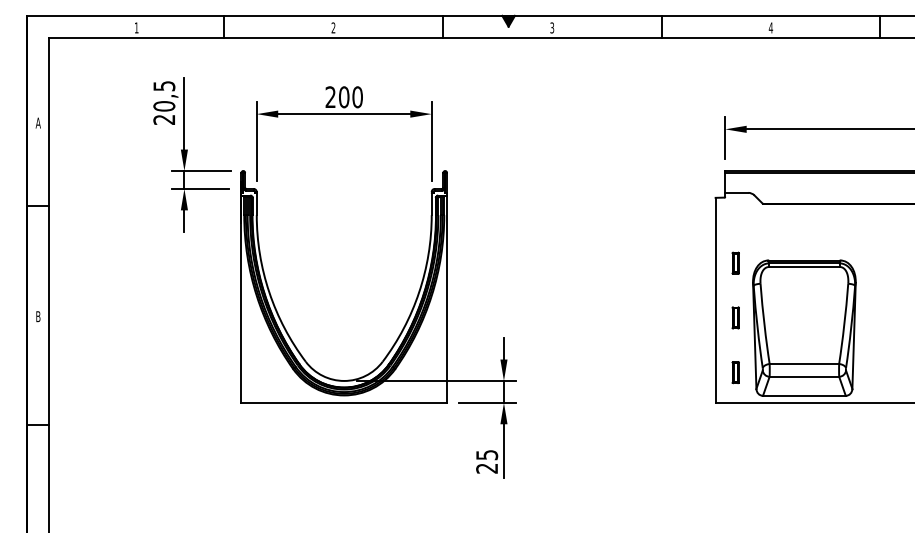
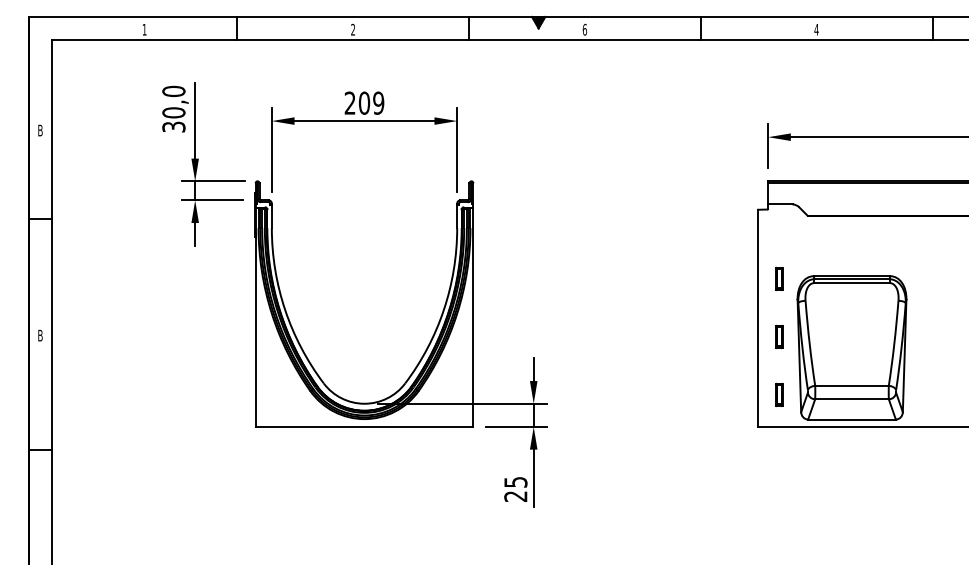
text: (552, 27) -> (585, 29), 3 -> 6
text: (357, 97) -> (378, 103), 200 -> 209
text: (164, 102) -> (174, 108), 20,5 -> 30,0
text: (37, 122) -> (39, 129), A -> B

